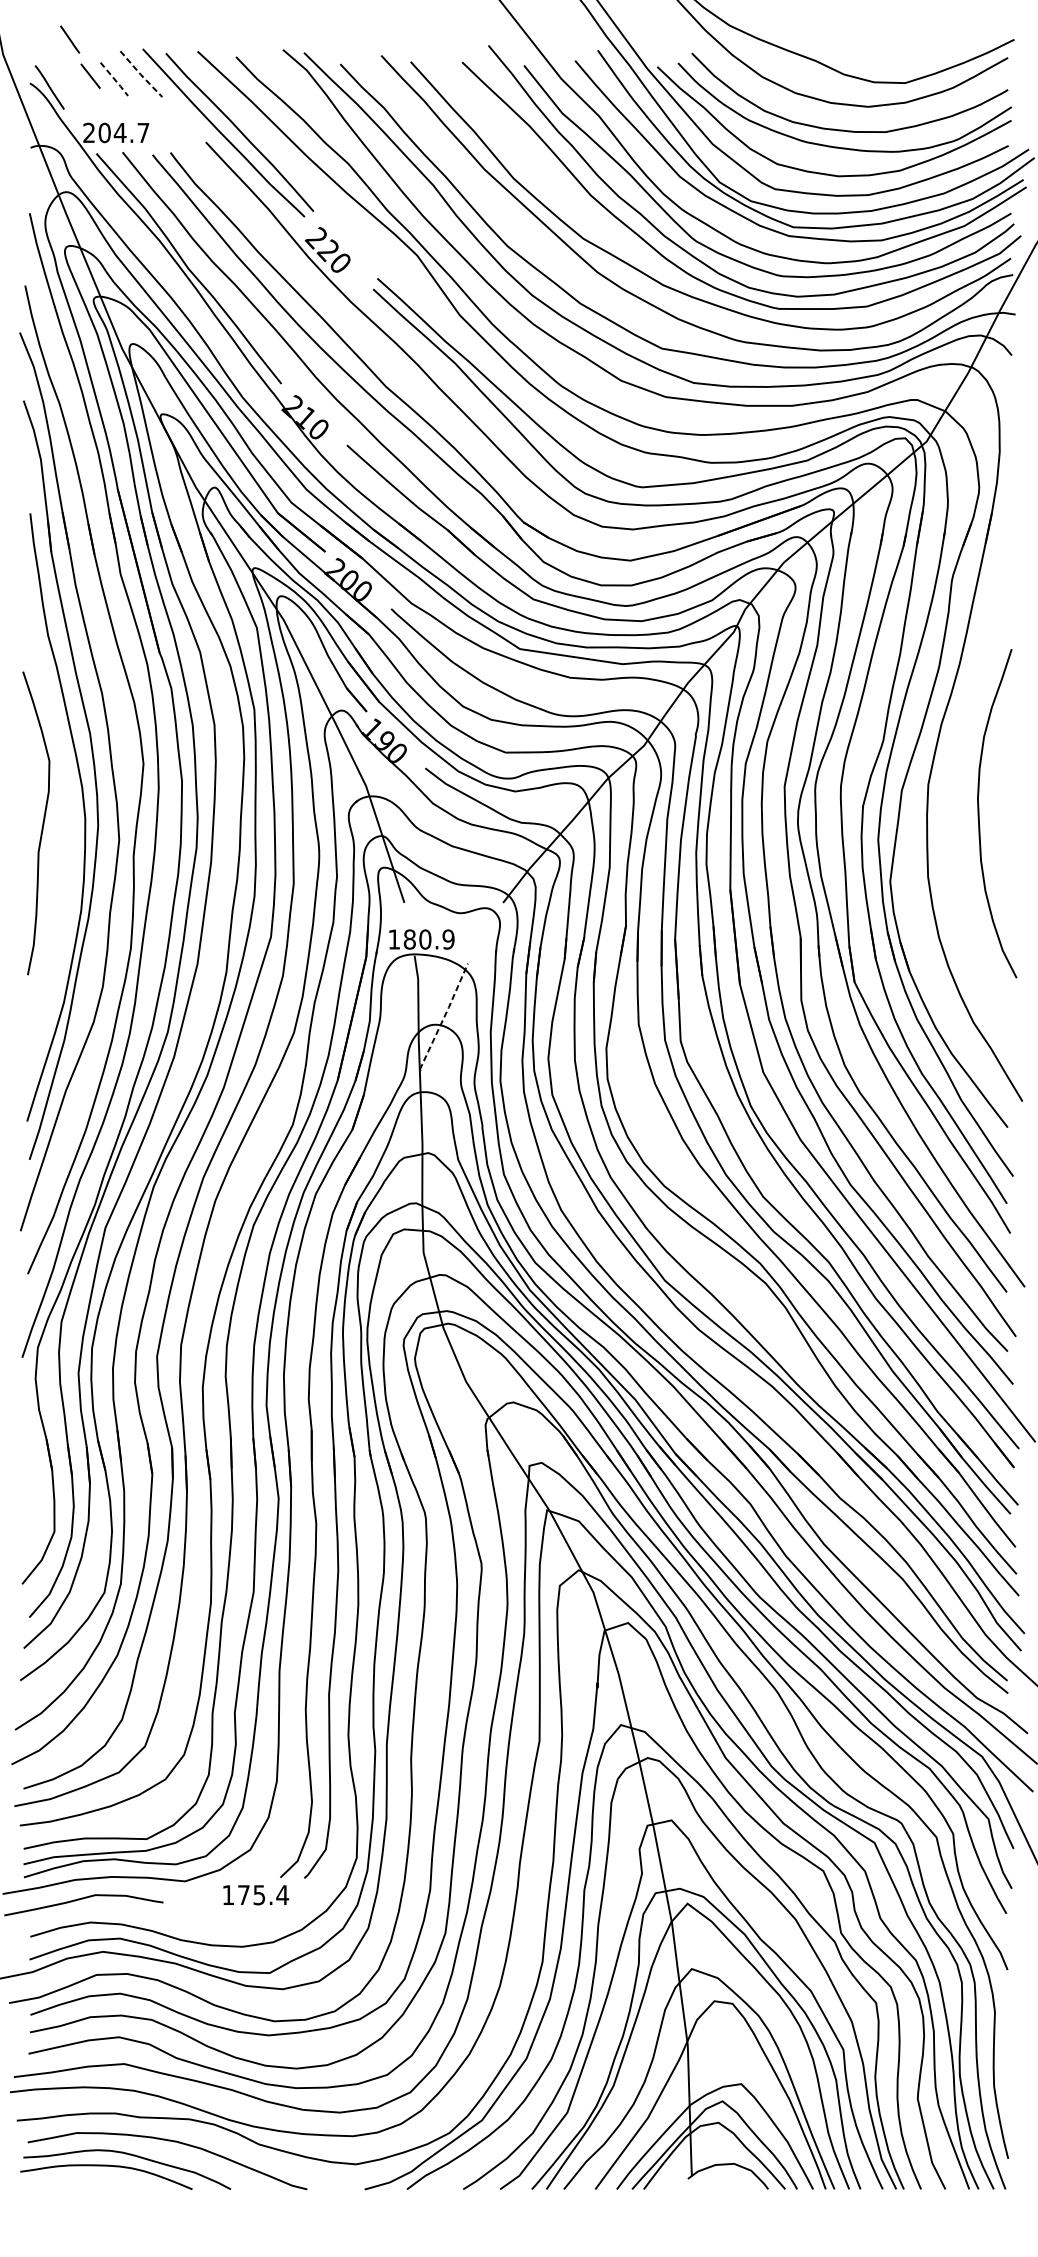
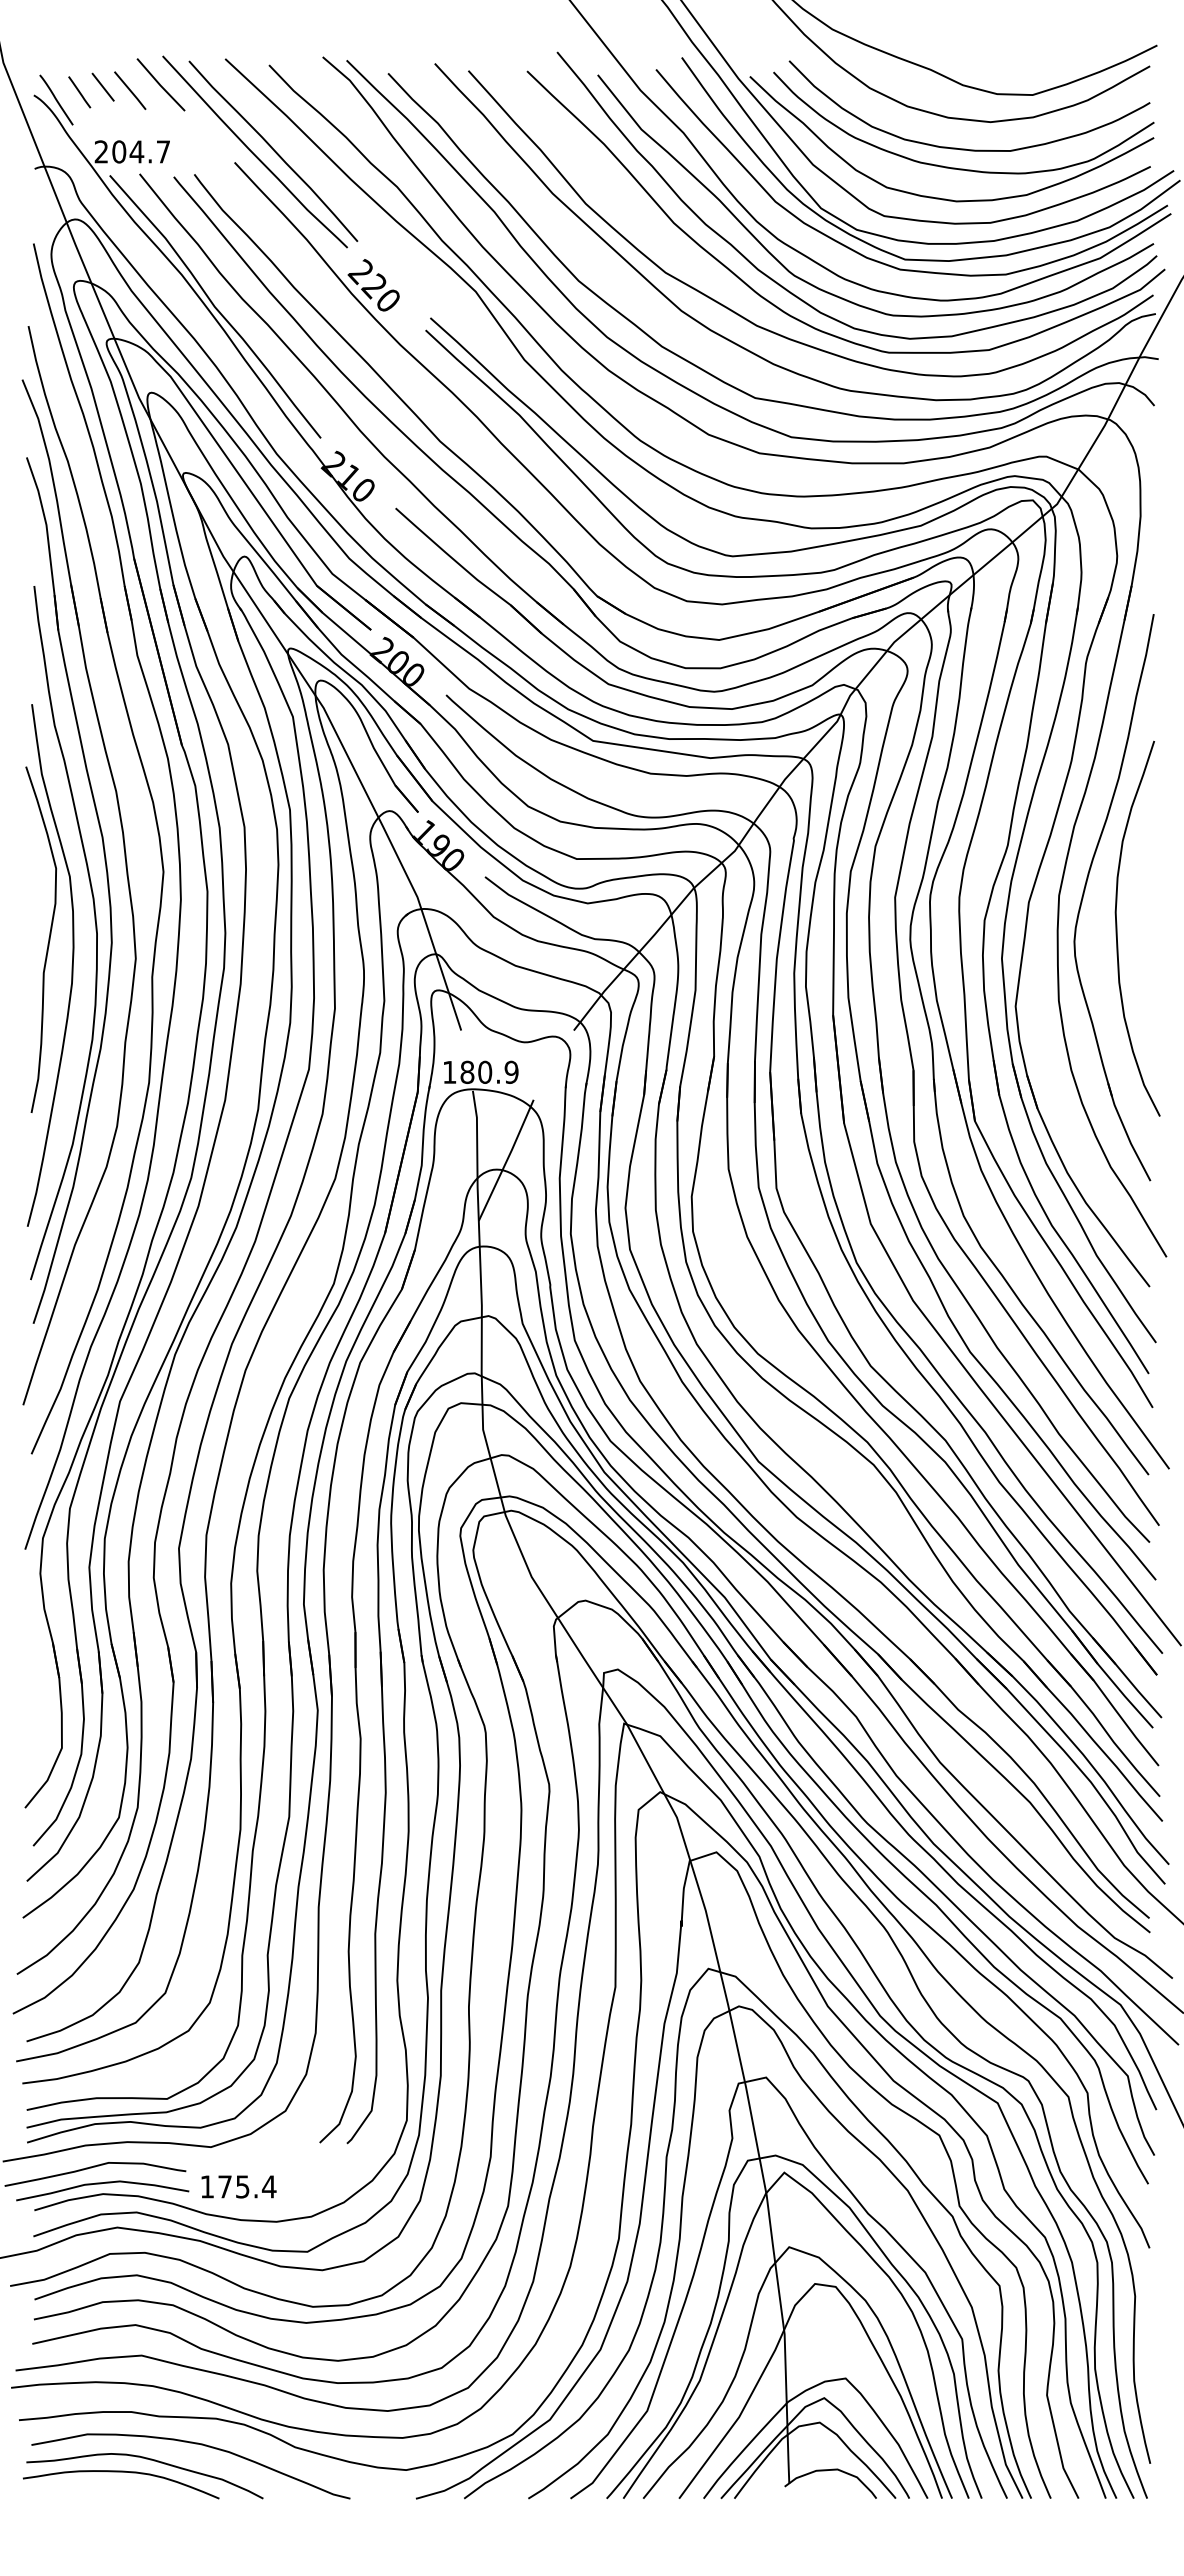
line: (69, 39) -> (79, 92), moved
line: (140, 74) -> (160, 85), dashed -> solid
line: (115, 80) -> (131, 91), dashed -> solid
part: (951, 780) -> (1085, 890), added
curve: (62, 845) -> (71, 965), added
line: (444, 1016) -> (506, 1160), dashed -> solid
text: (255, 1894) -> (238, 2186), moved
curve: (89, 1914) -> (101, 2184), added

